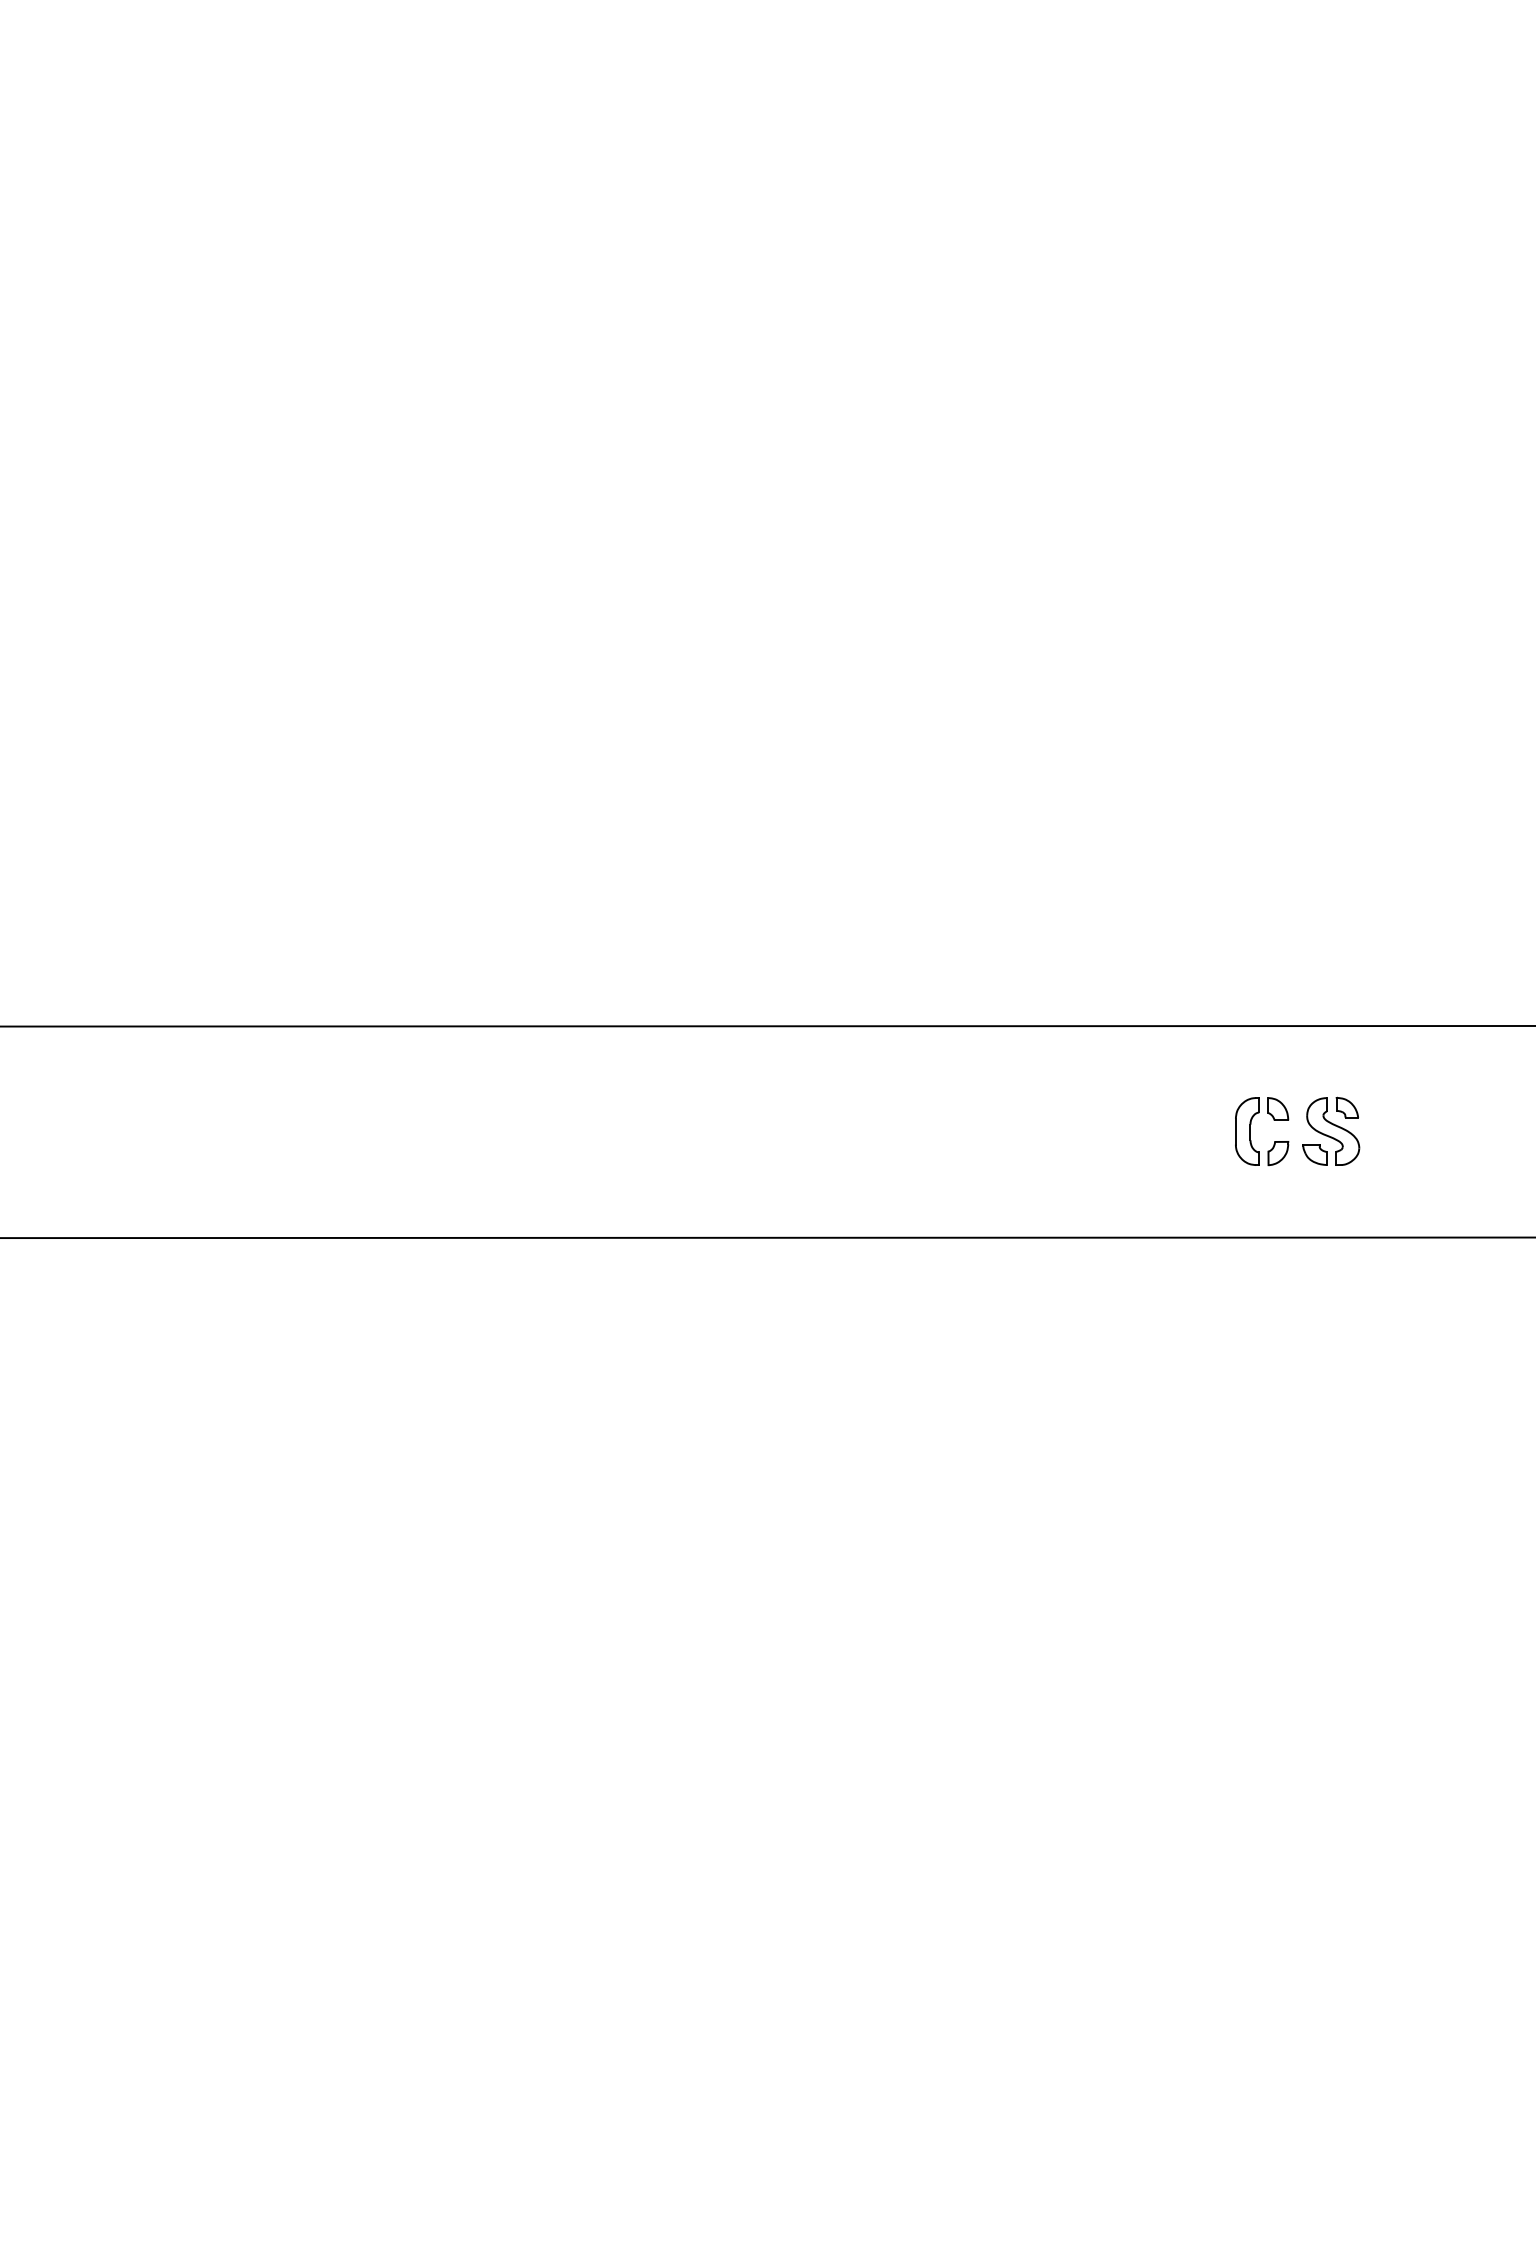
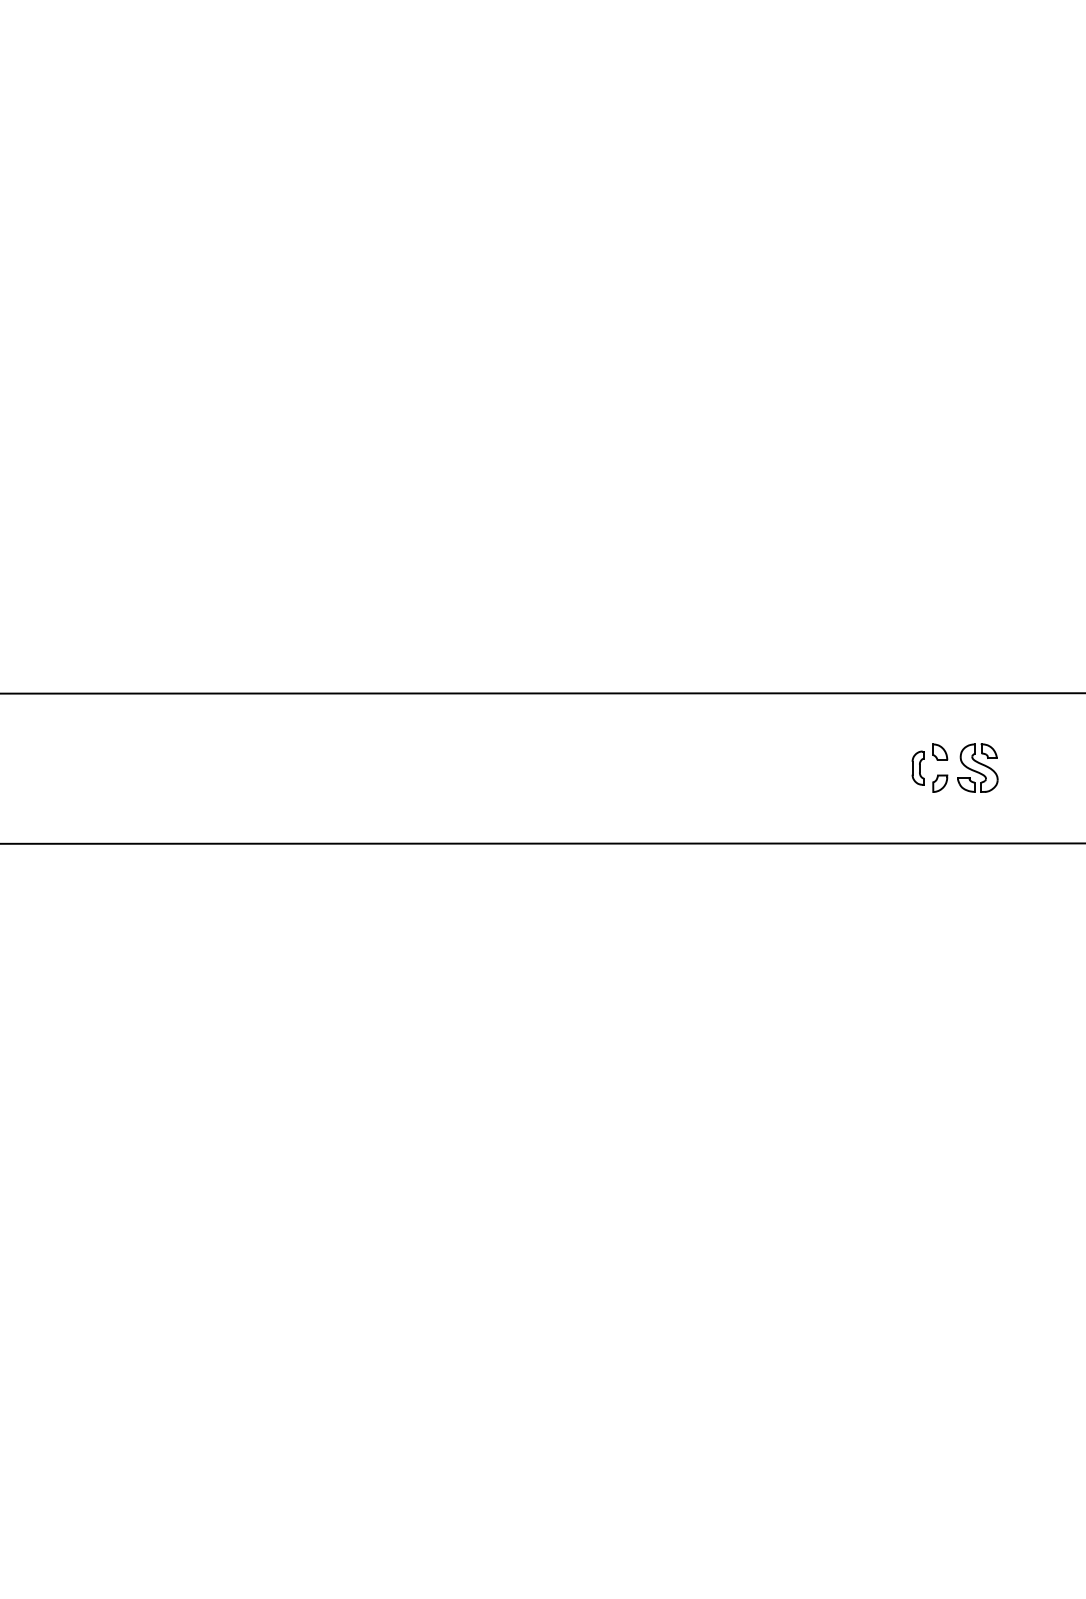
part: (1247, 1131) -> (918, 768), size x0.7

